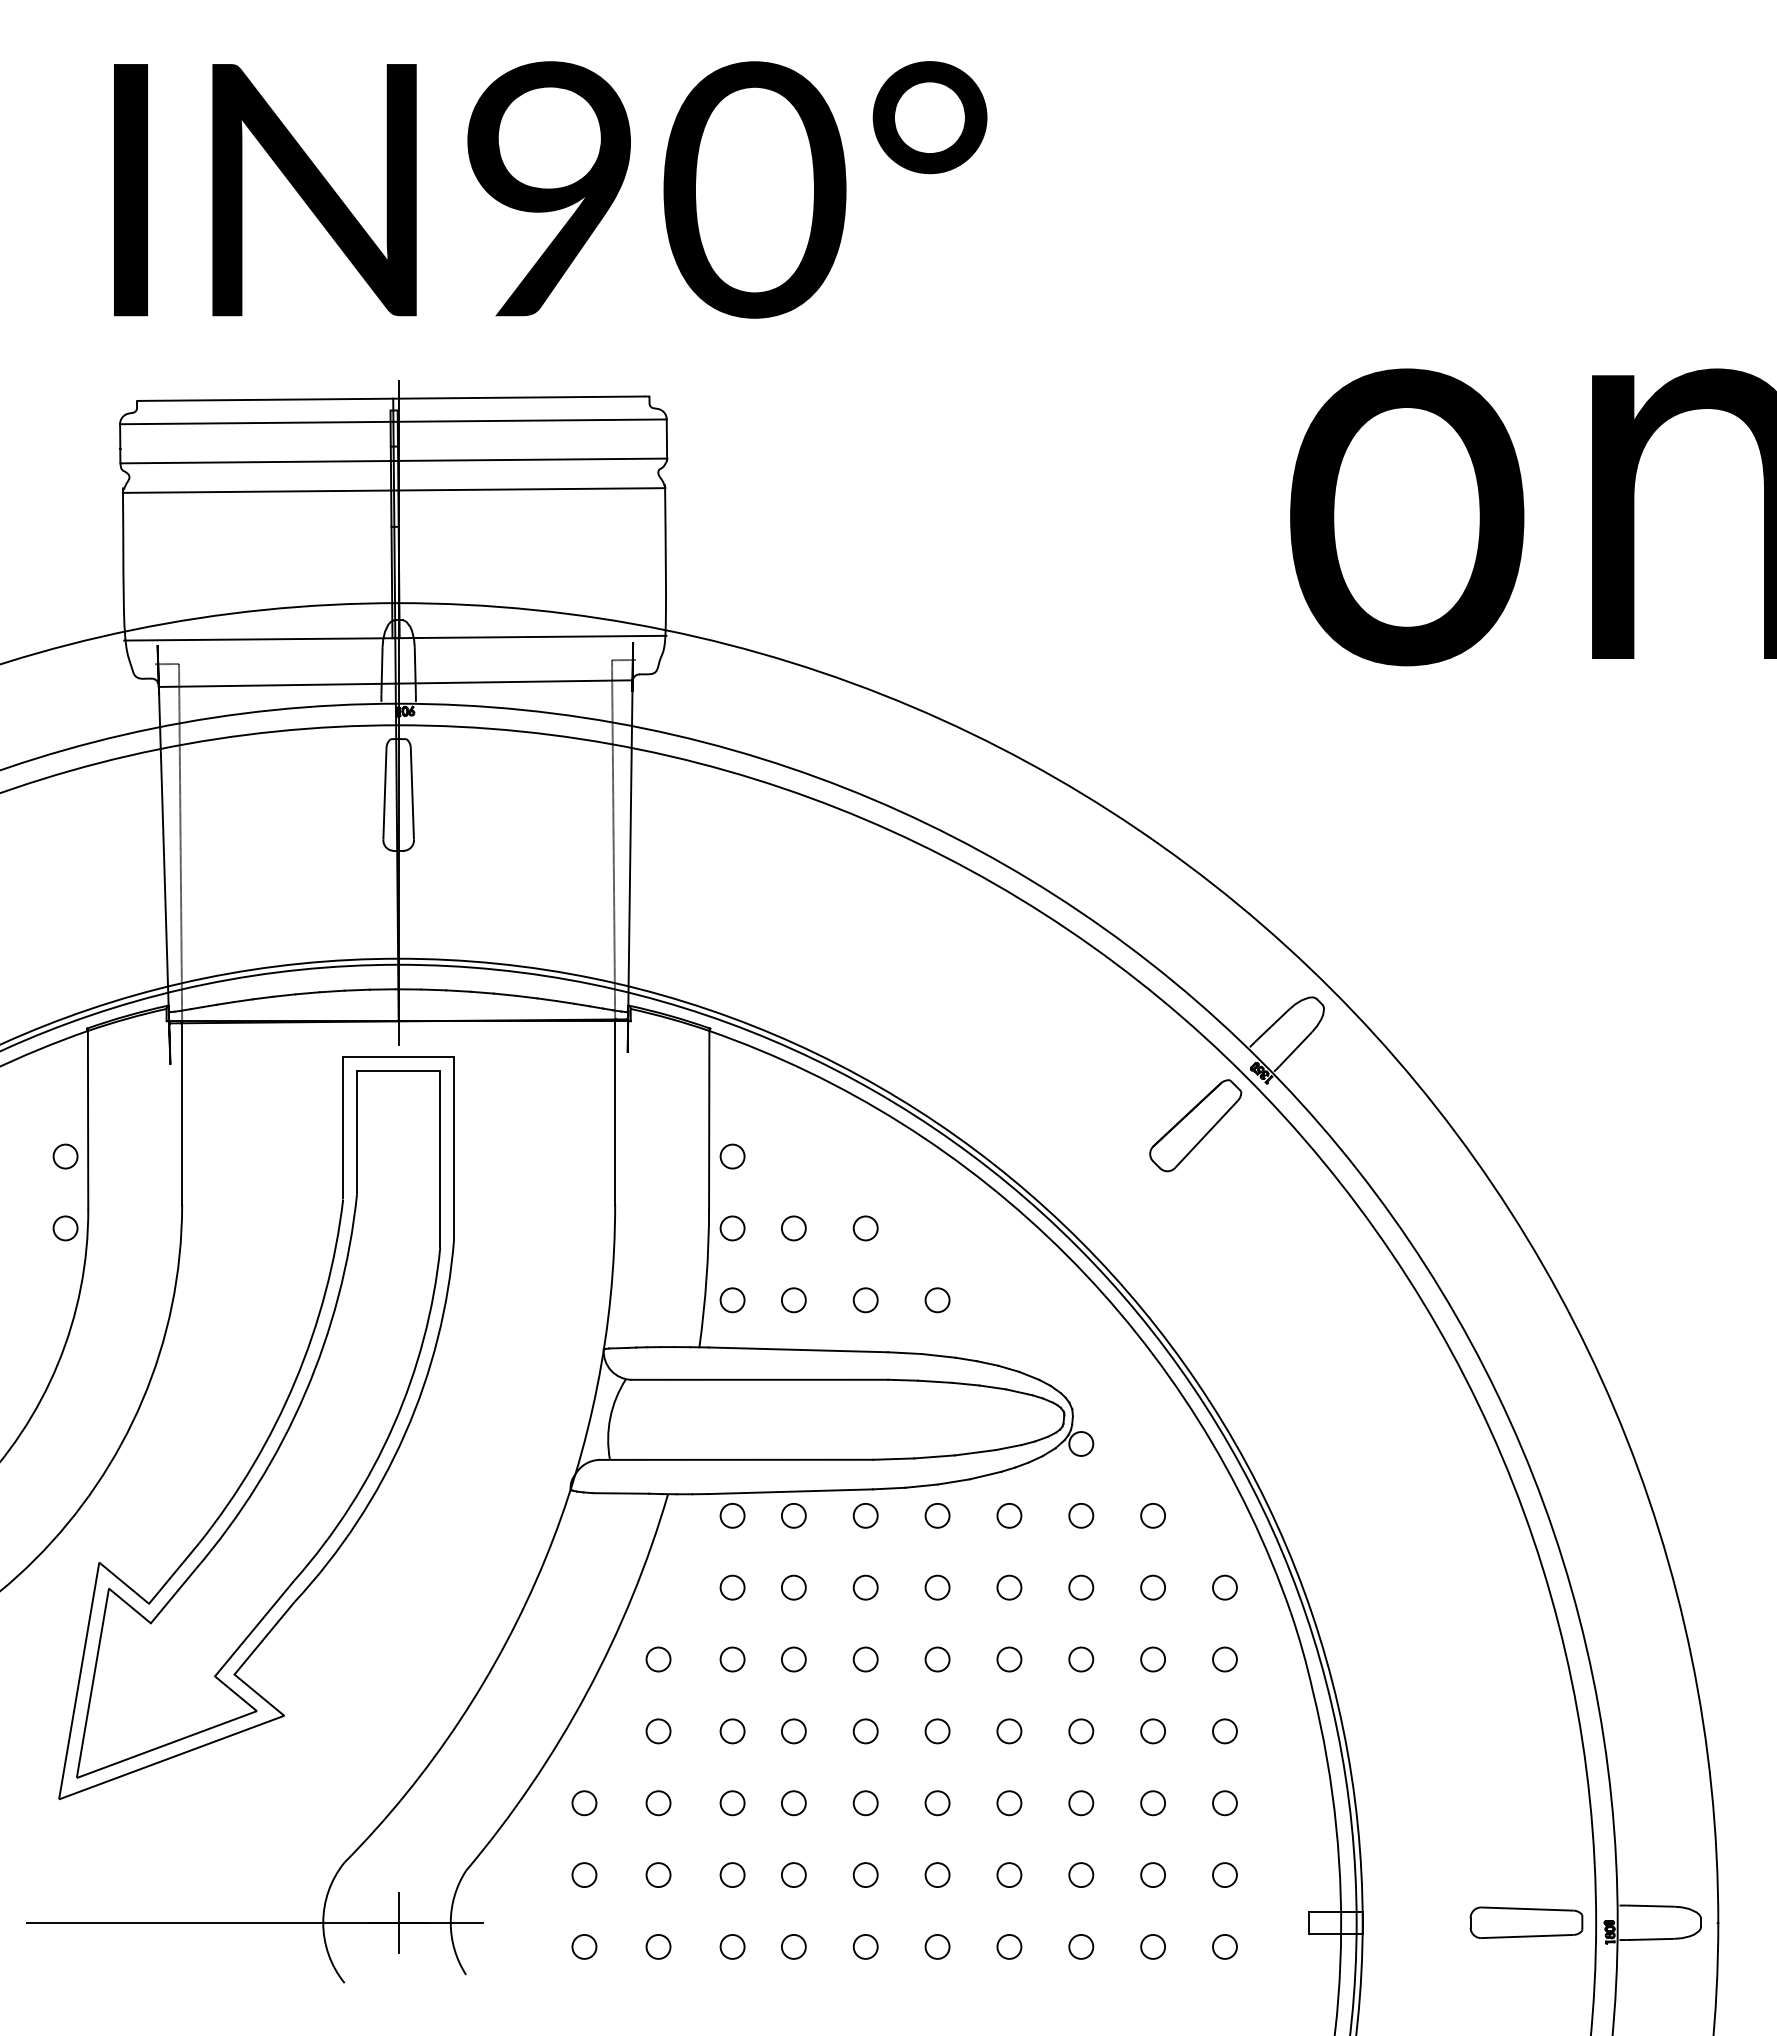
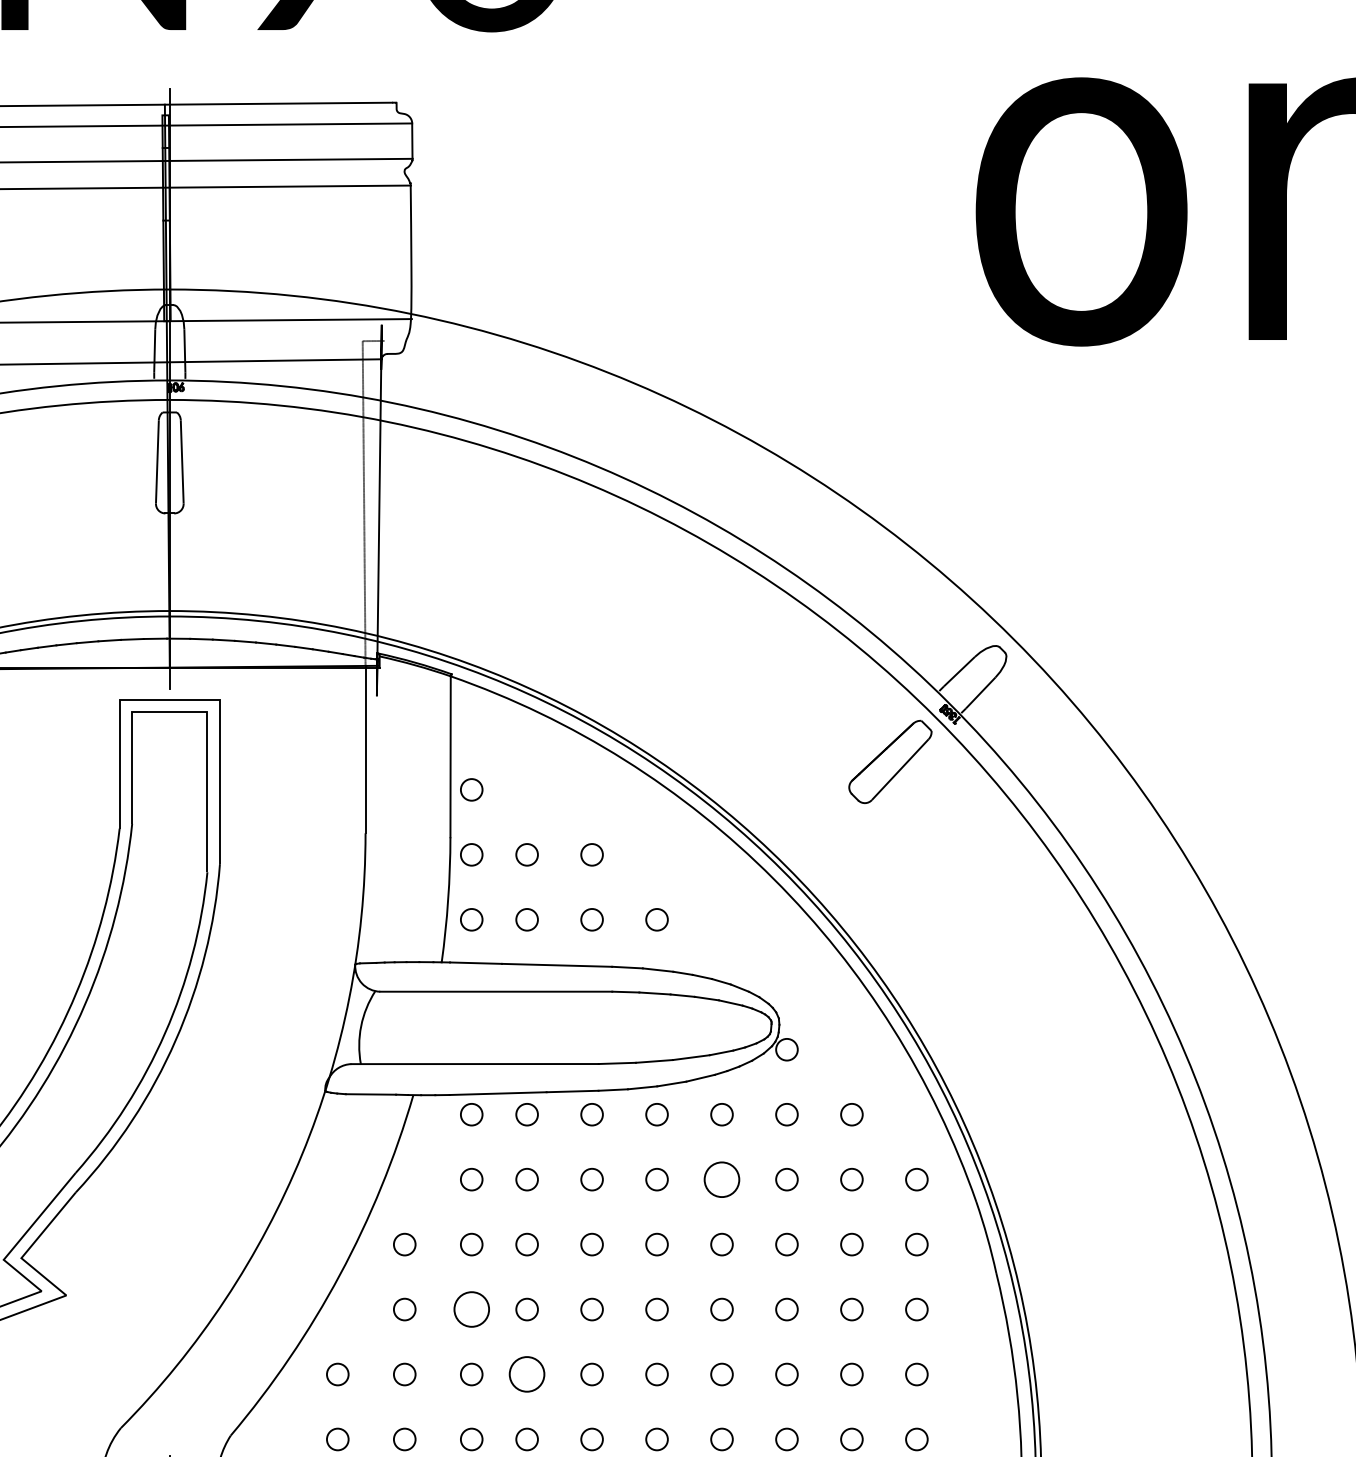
circle: (1009, 1587) -> (722, 1179), size x1.6
circle: (732, 1731) -> (471, 1309), size x1.6
circle: (793, 1803) -> (526, 1374), size x1.6

